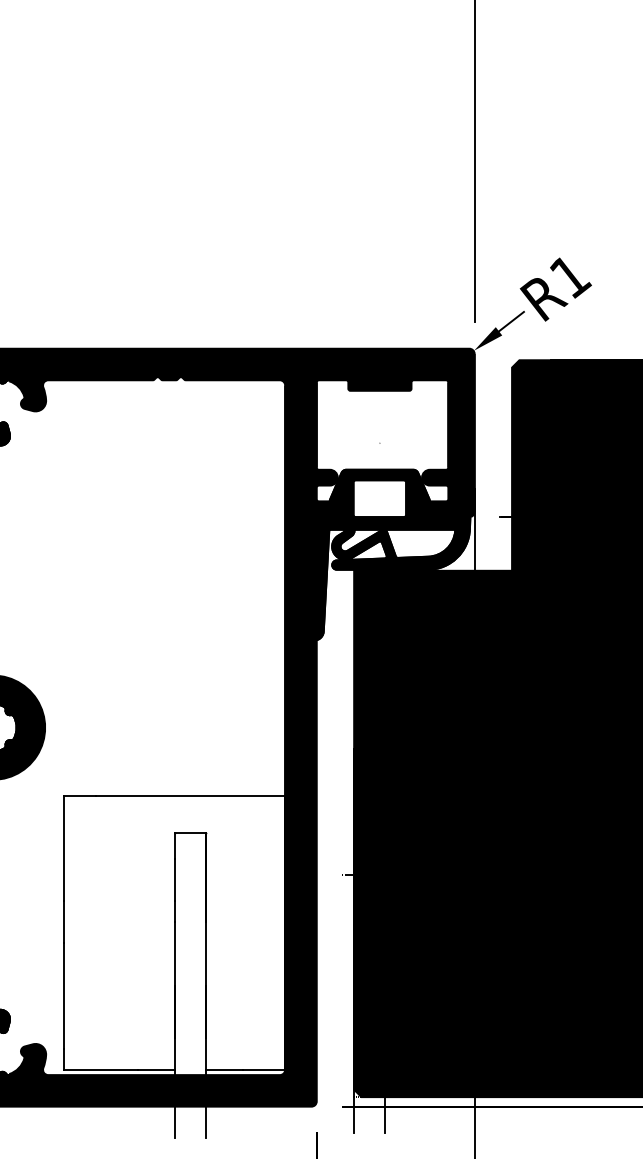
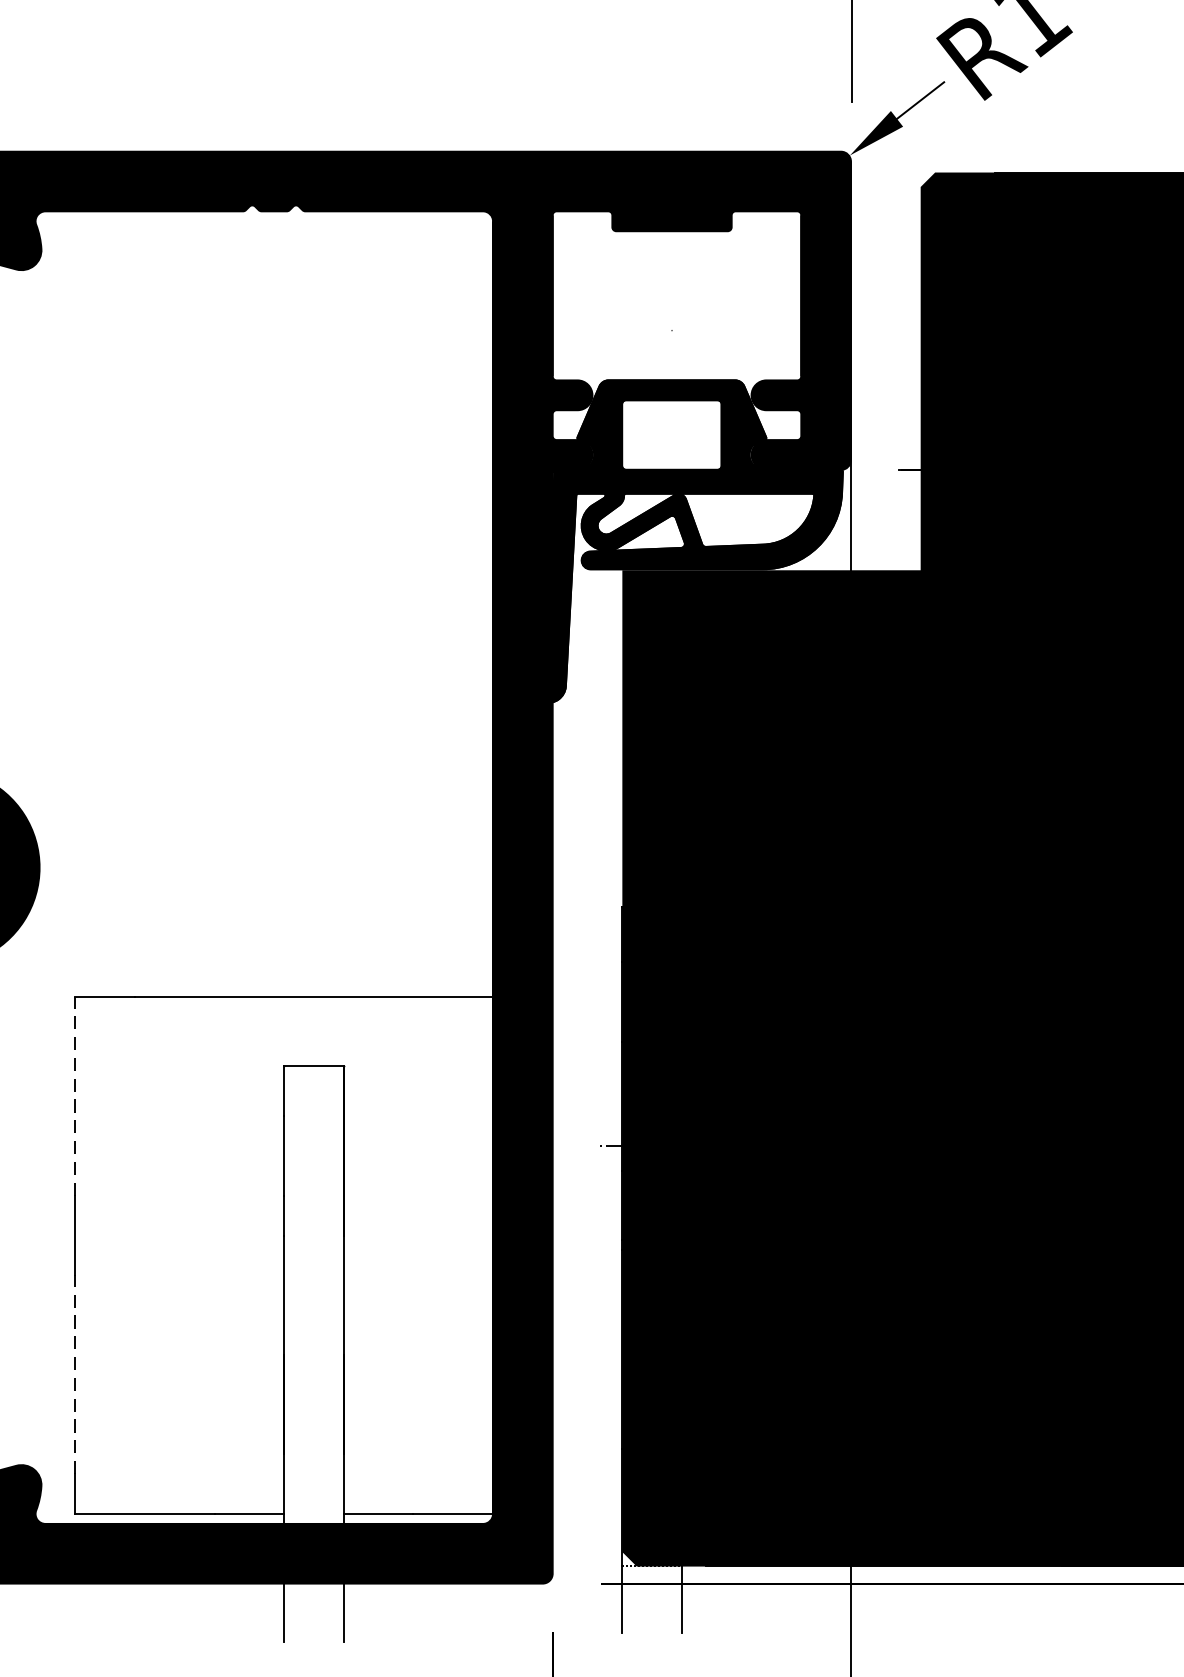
line: (64, 848) -> (76, 1095), solid -> dashed
line: (64, 996) -> (76, 1375), solid -> dashed

